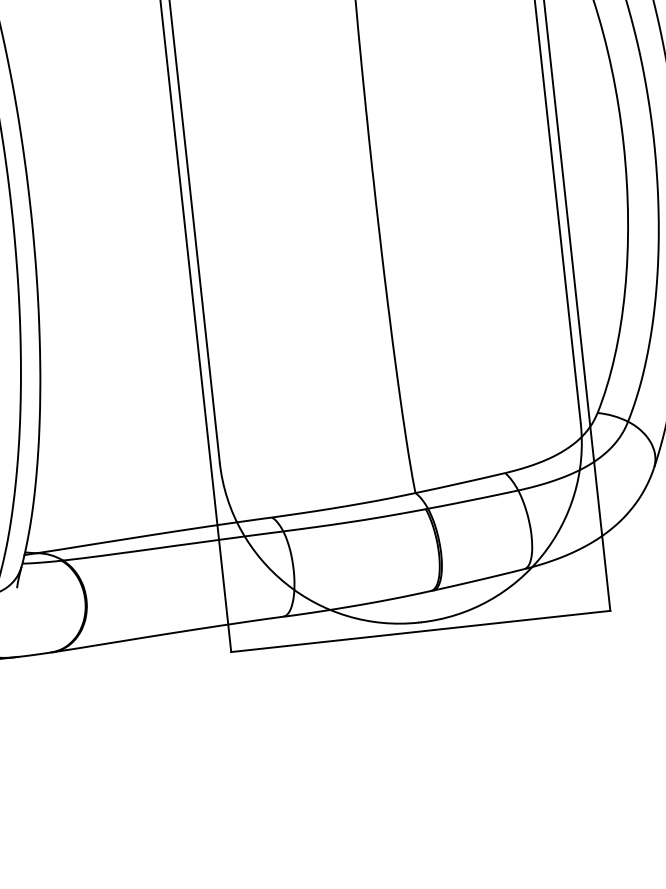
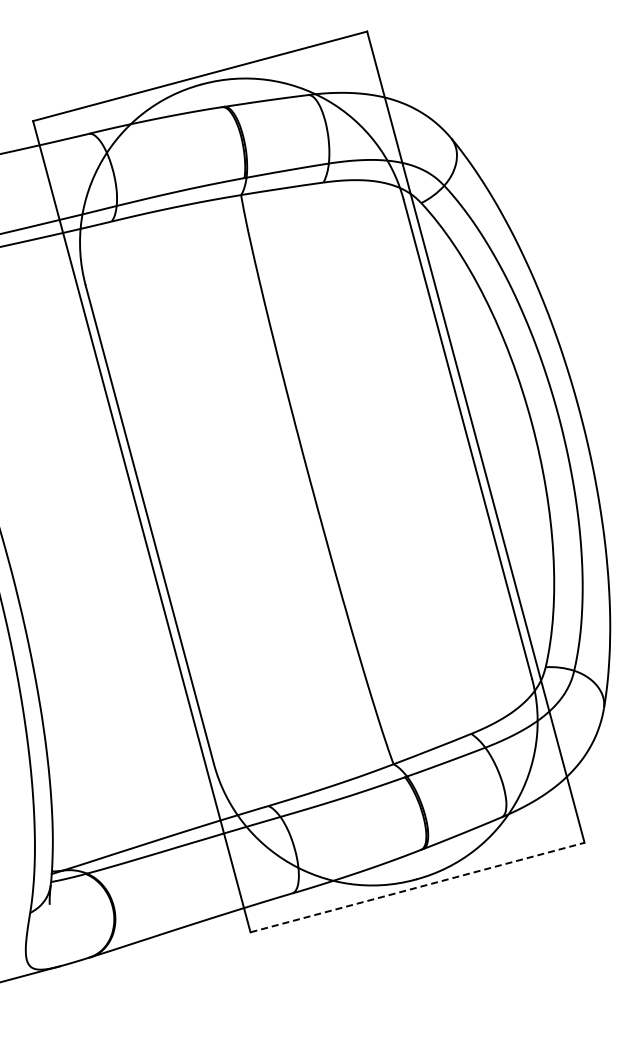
line: (420, 631) -> (417, 887), solid -> dashed

